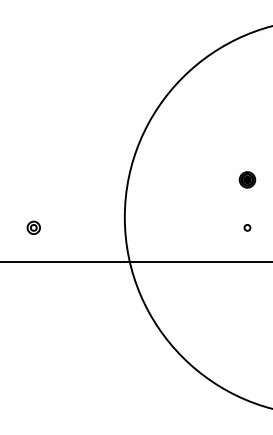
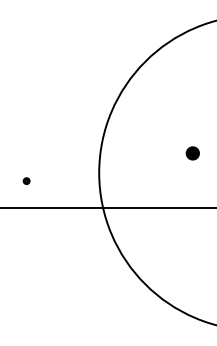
part: (247, 179) -> (192, 153), moved
part: (33, 227) -> (26, 180), size x0.6
circle: (247, 227) -> (196, 180), removed

